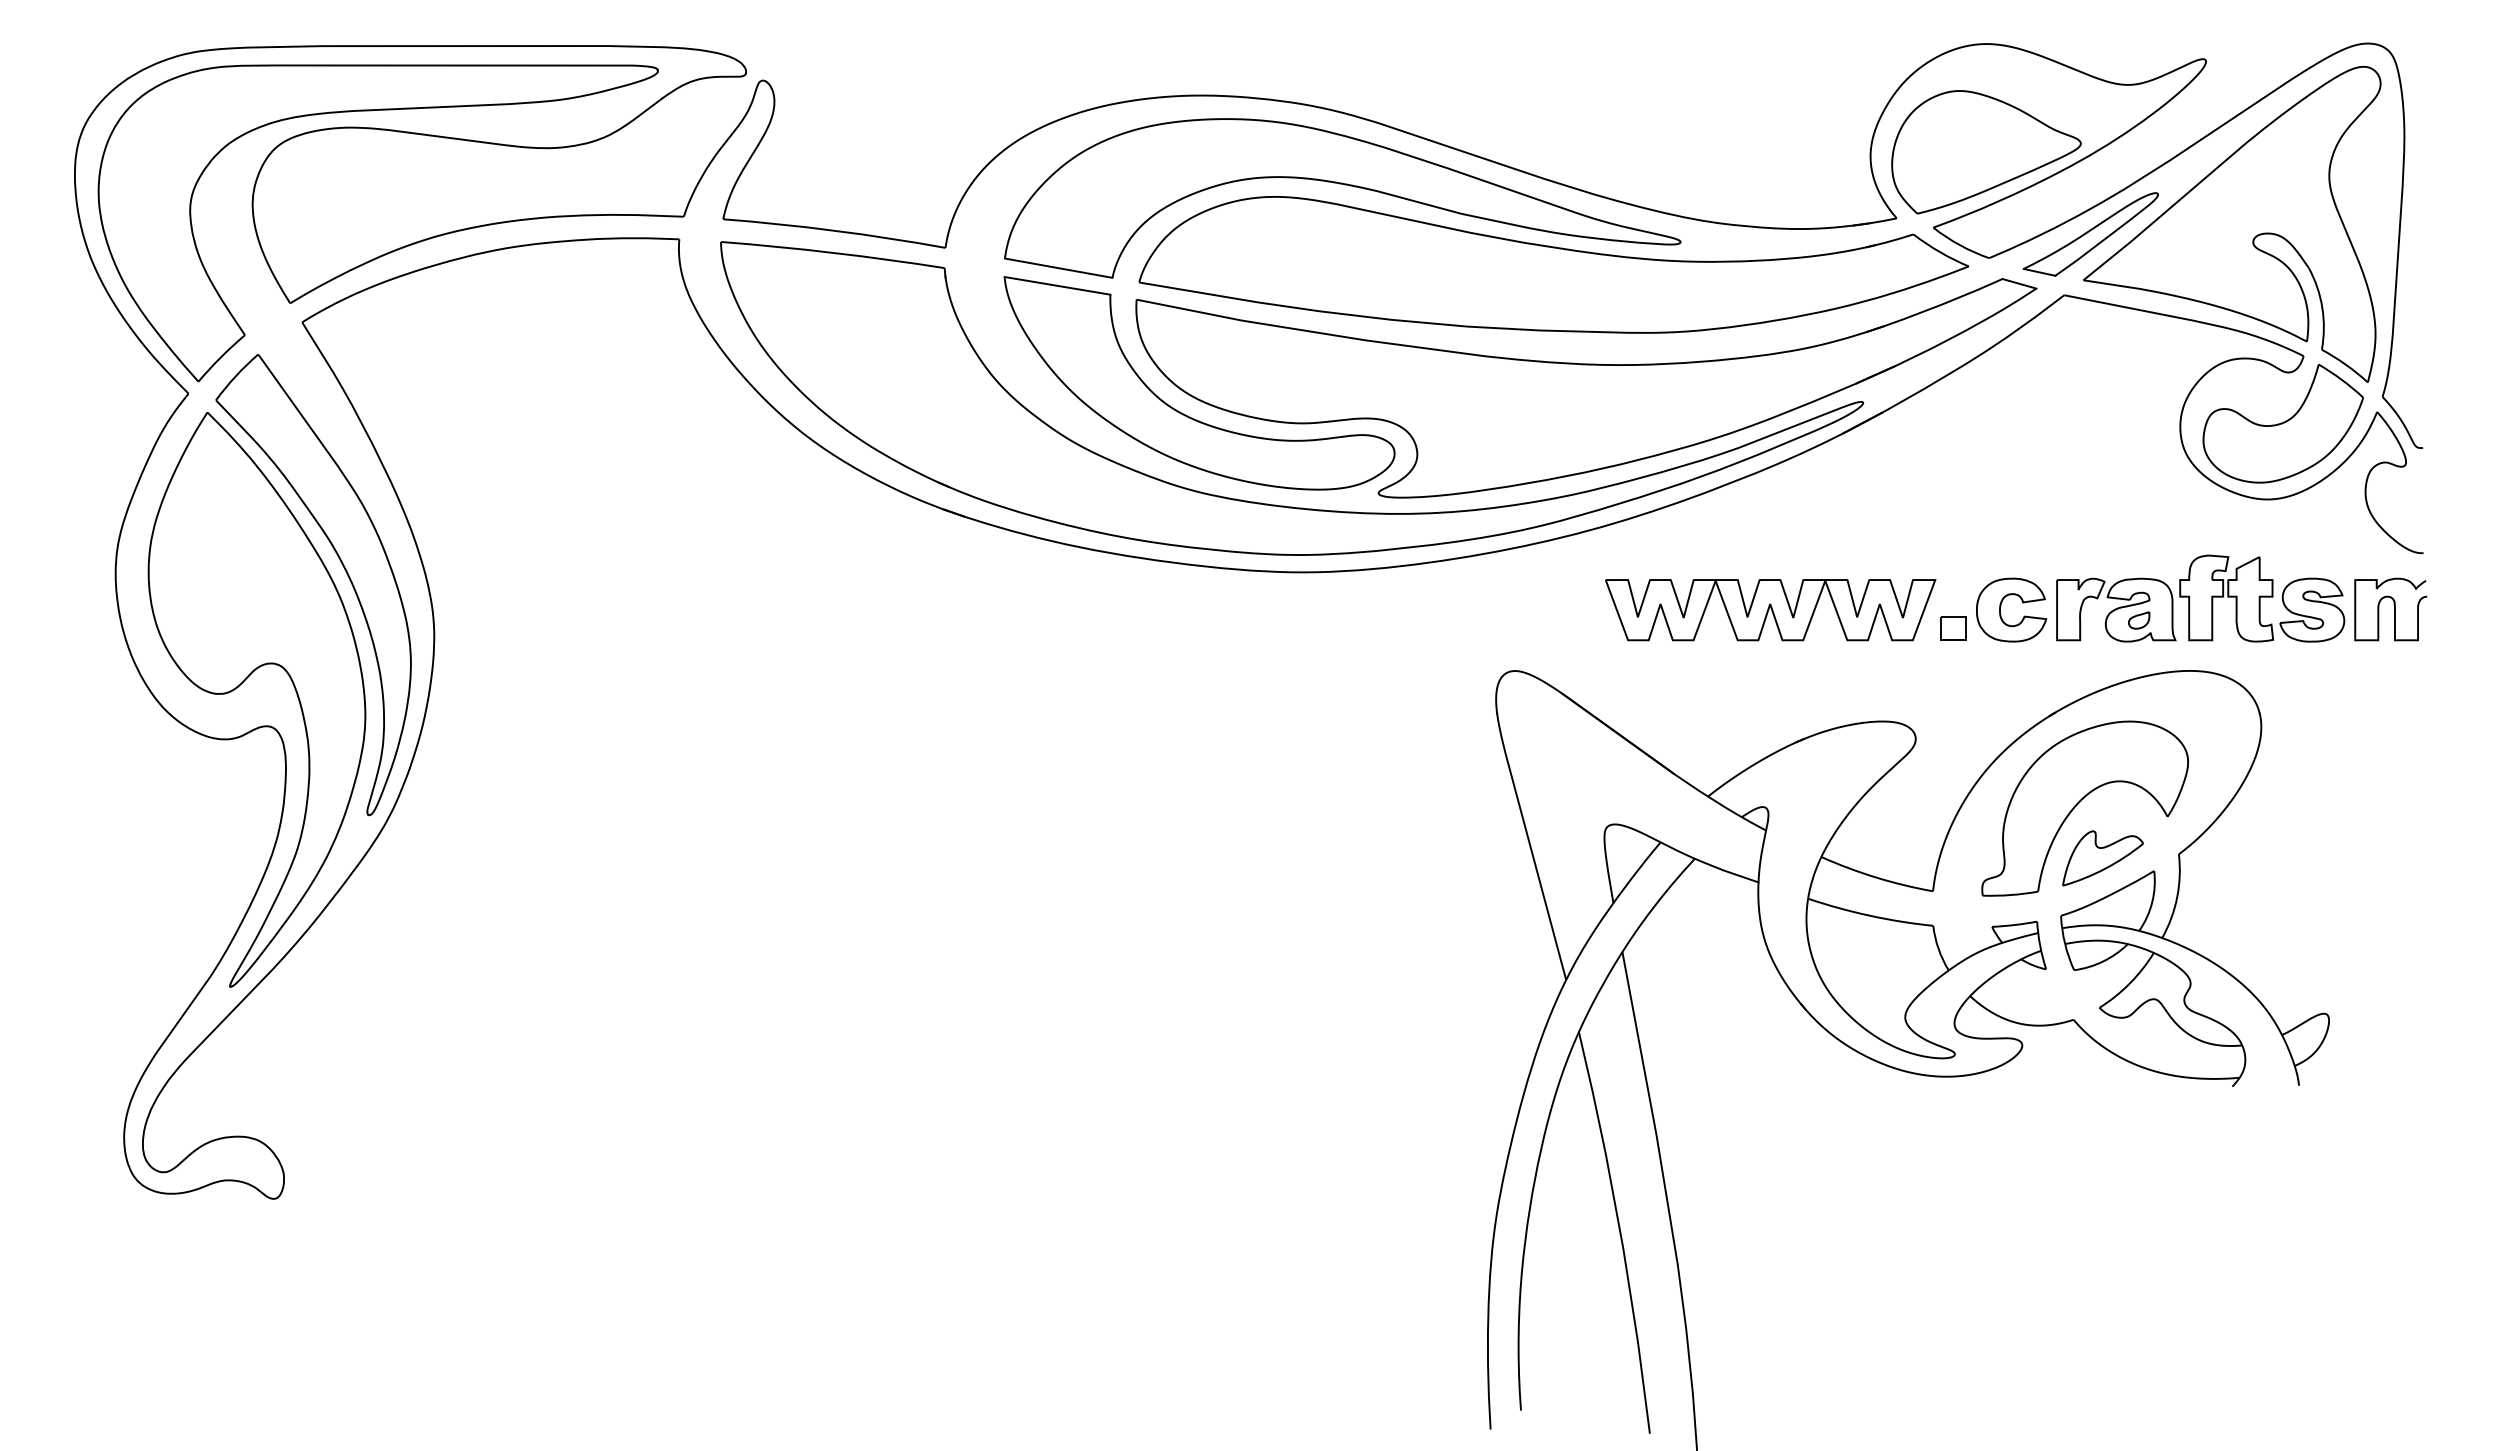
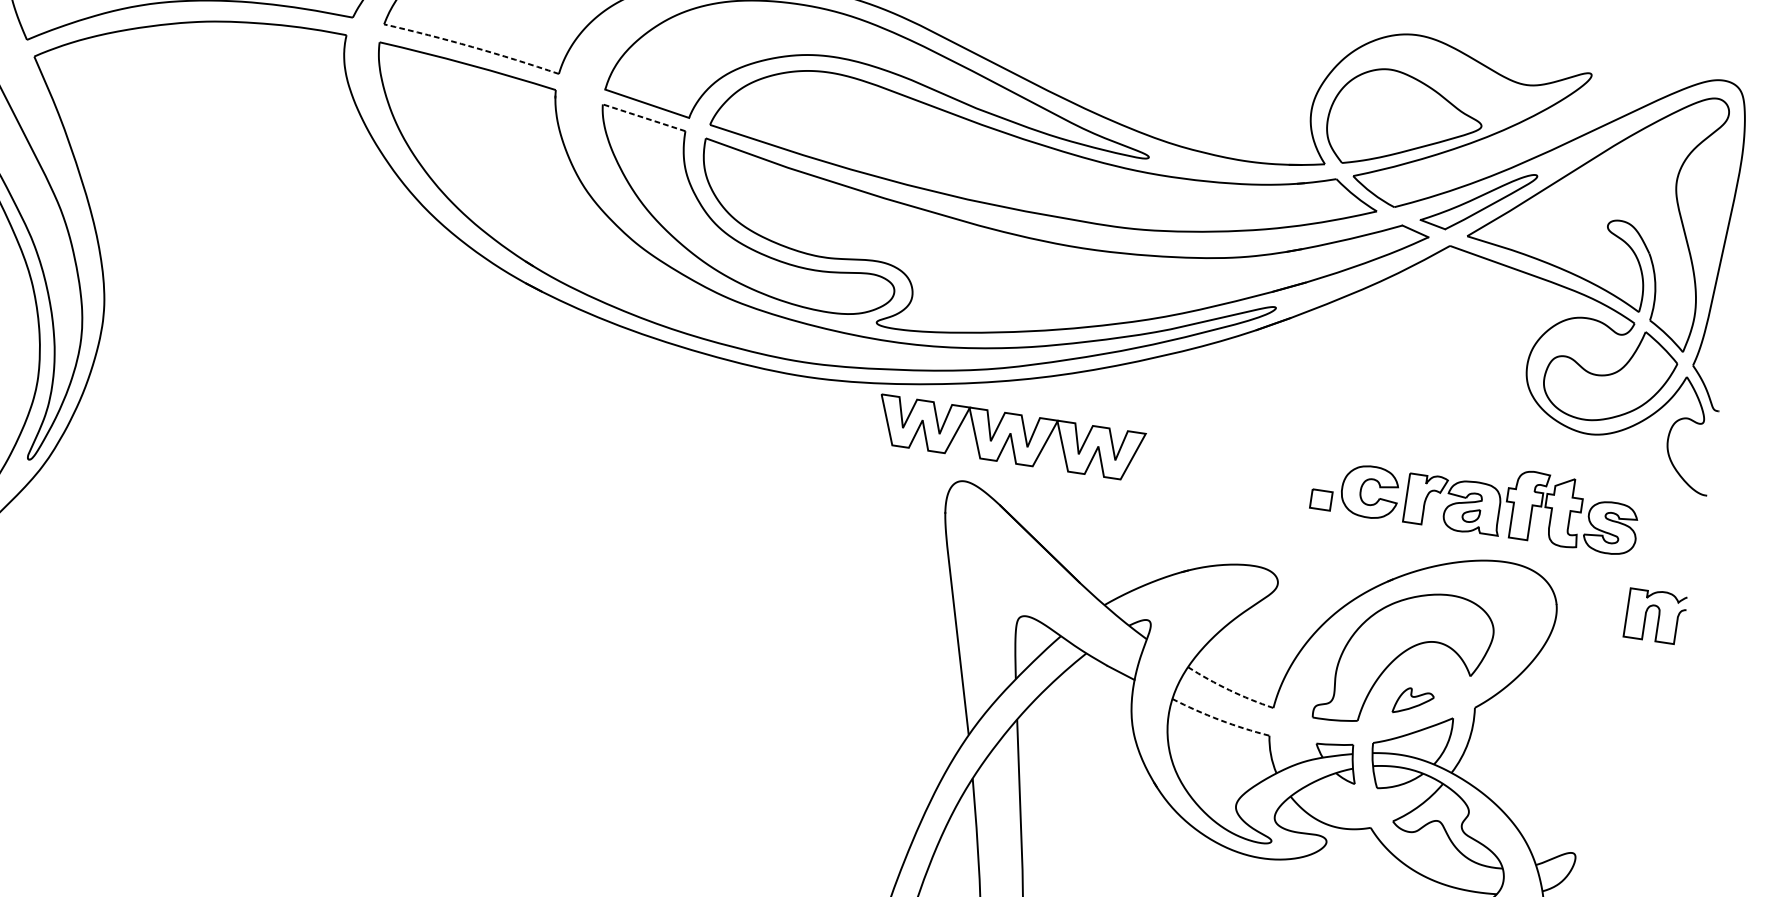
arc: (834, 230) -> (472, 46), solid -> dashed
line: (1057, 285) -> (644, 117), solid -> dashed
curve: (2394, 609) -> (1658, 616), moved
part: (1770, 610) -> (1010, 438), moved
part: (2102, 858) -> (1413, 702), size x0.6
arc: (1876, 877) -> (1229, 690), solid -> dashed
arc: (1869, 915) -> (1219, 719), solid -> dashed

